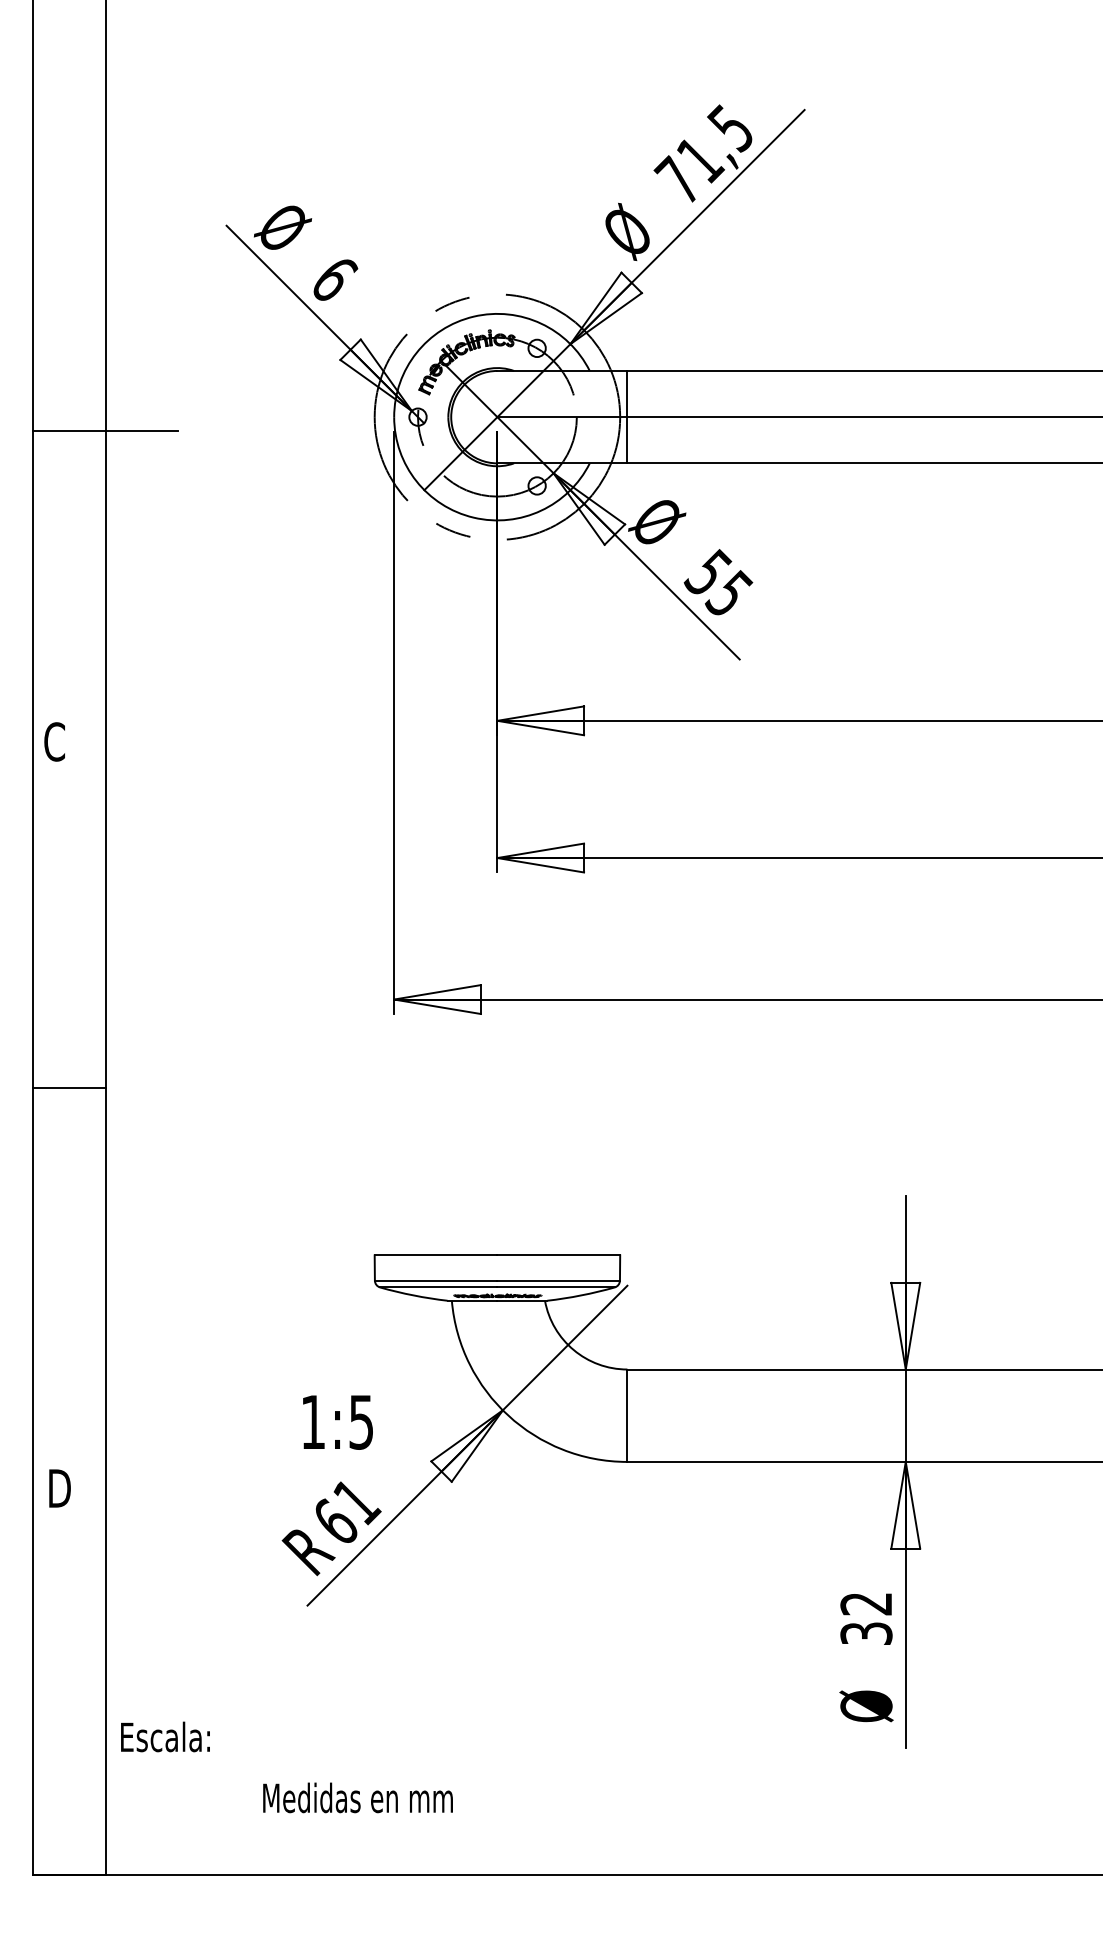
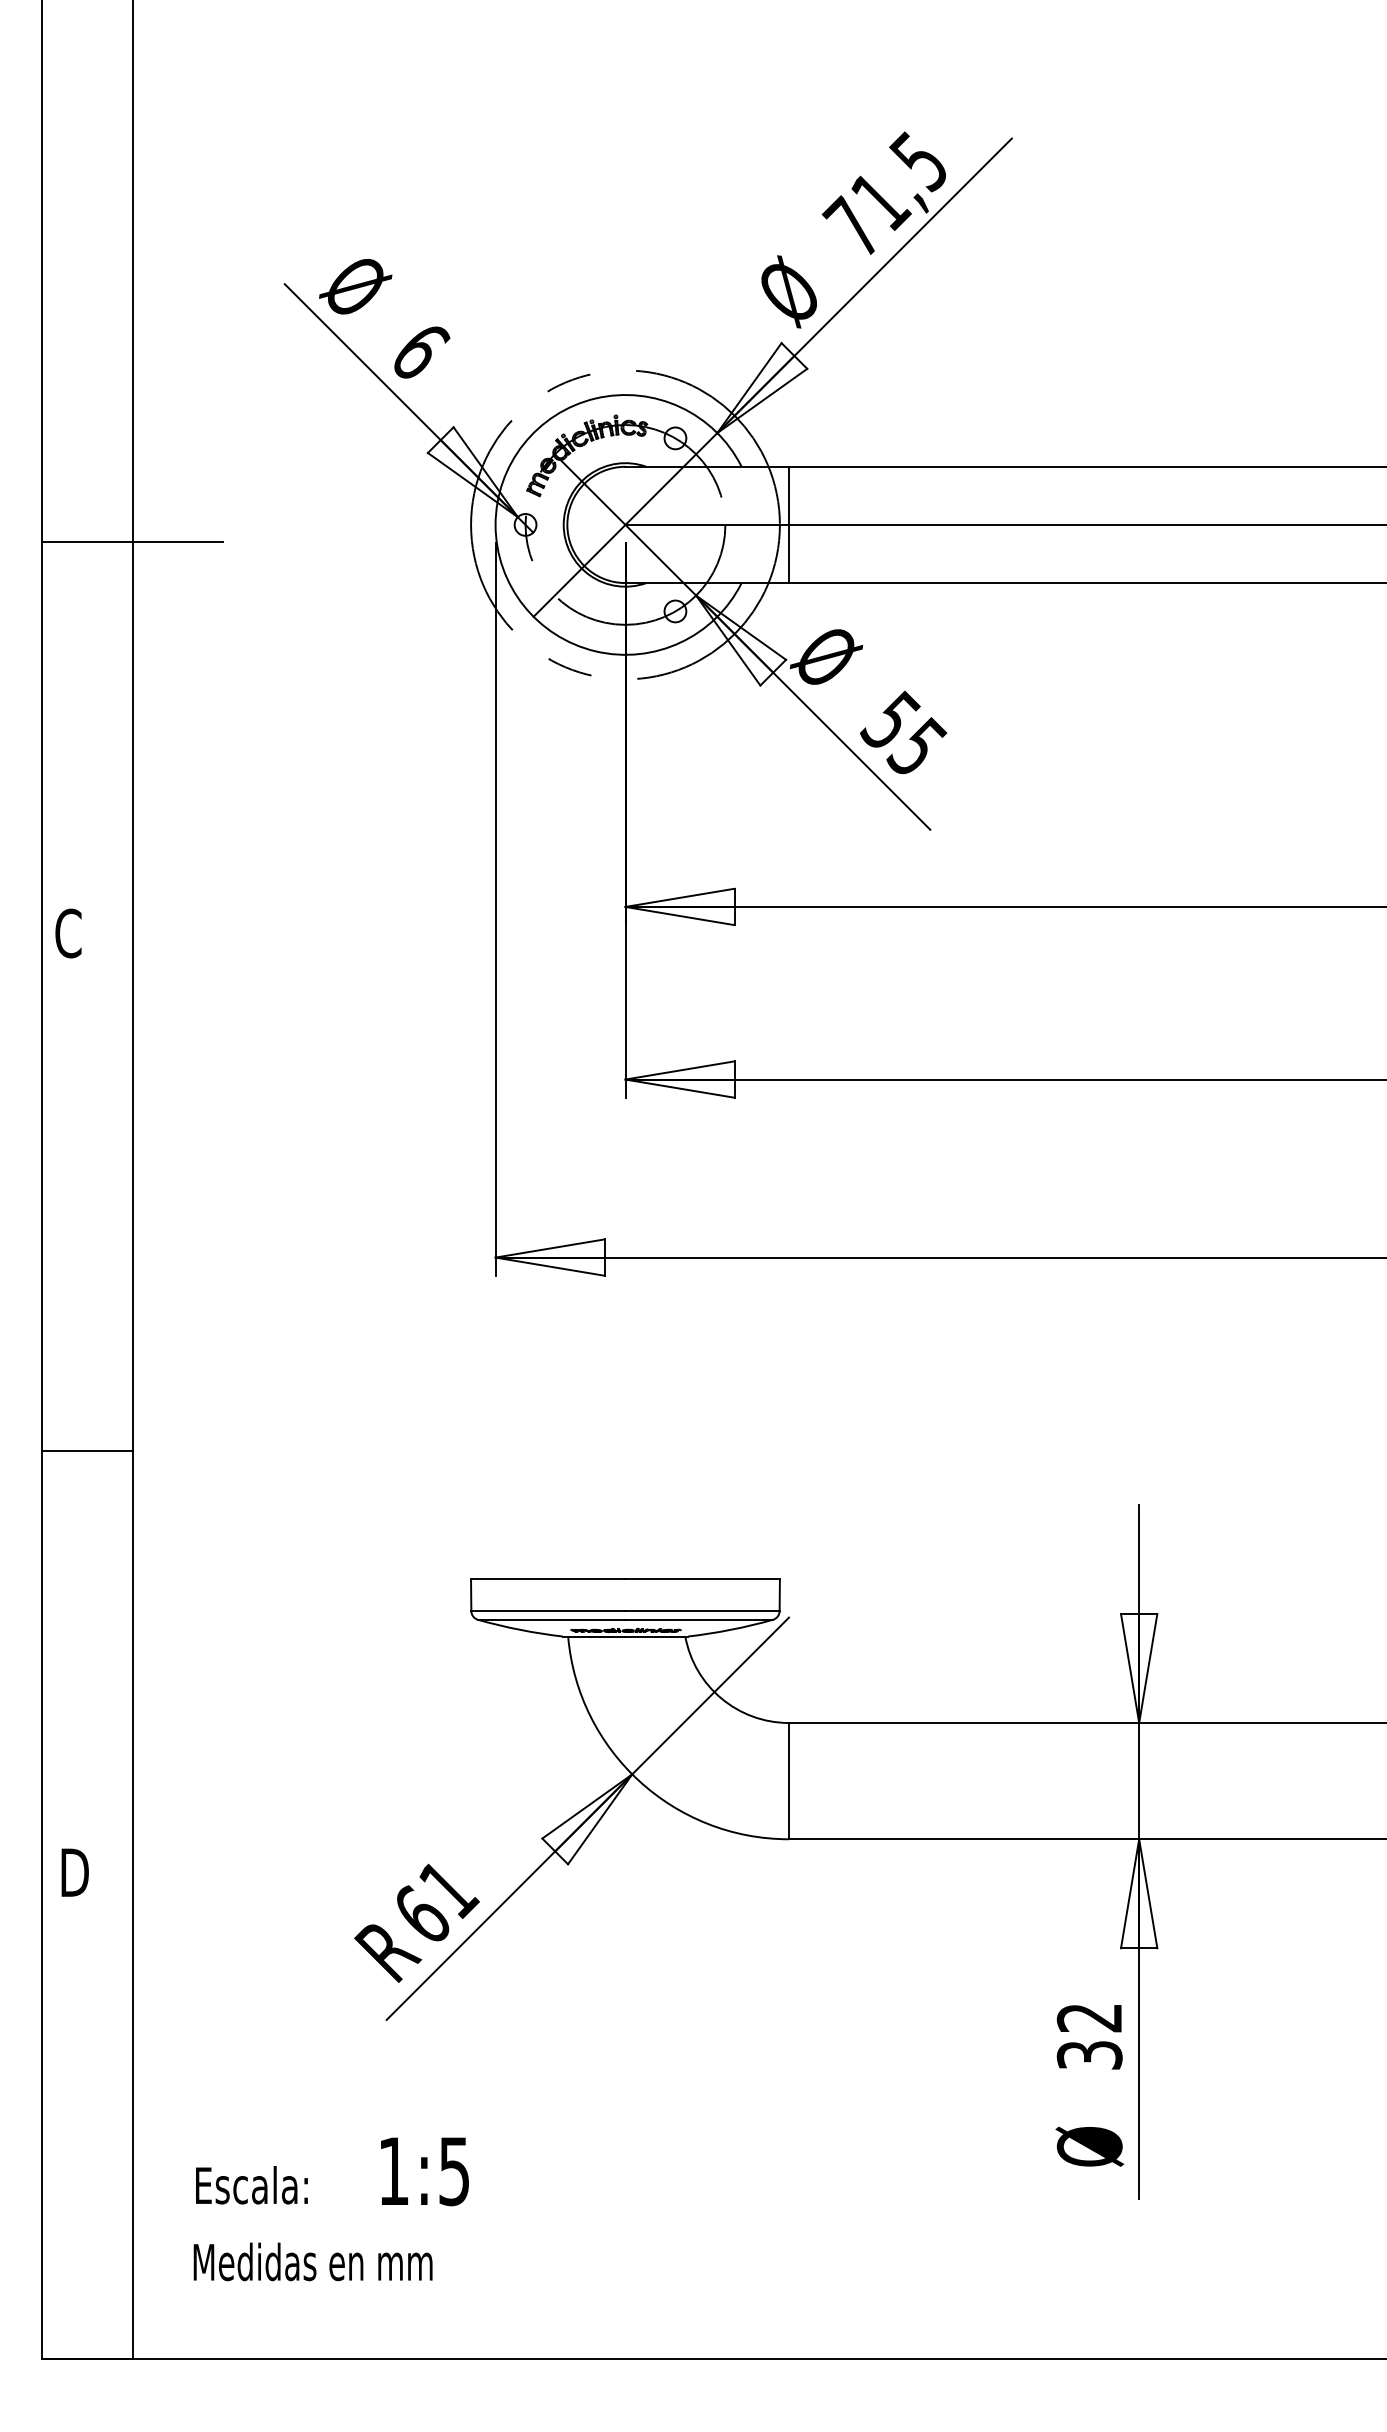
line: (68, 1087) -> (86, 1450), moved
text: (337, 1422) -> (424, 2171), moved
text: (165, 1737) -> (251, 2185), moved
text: (357, 1797) -> (312, 2261), moved

